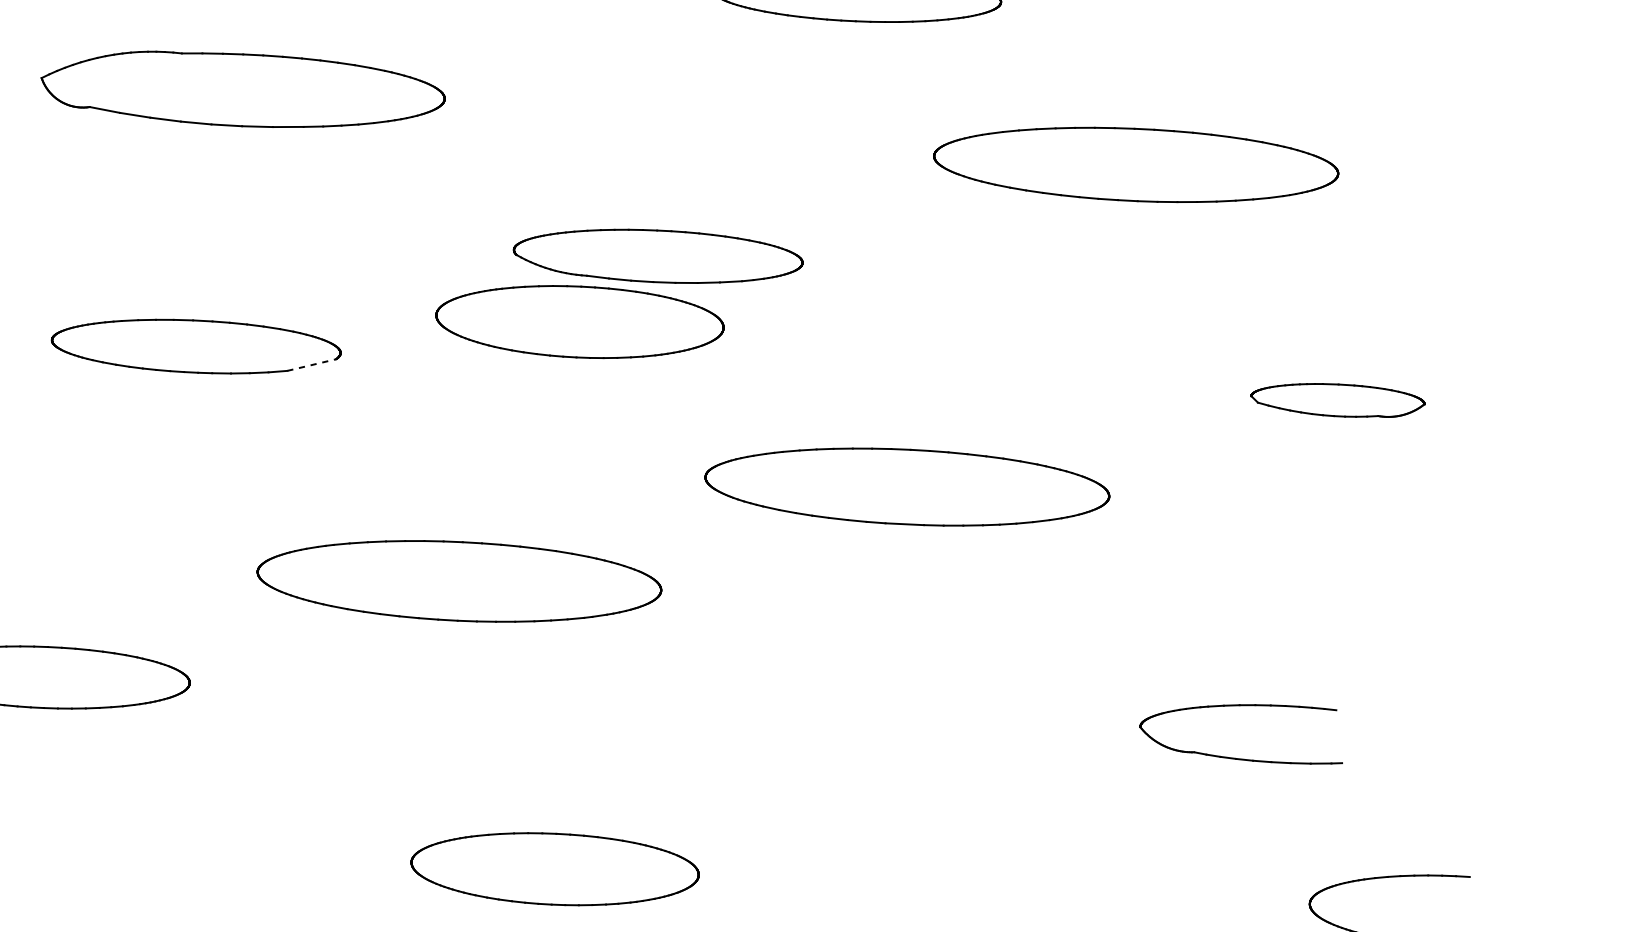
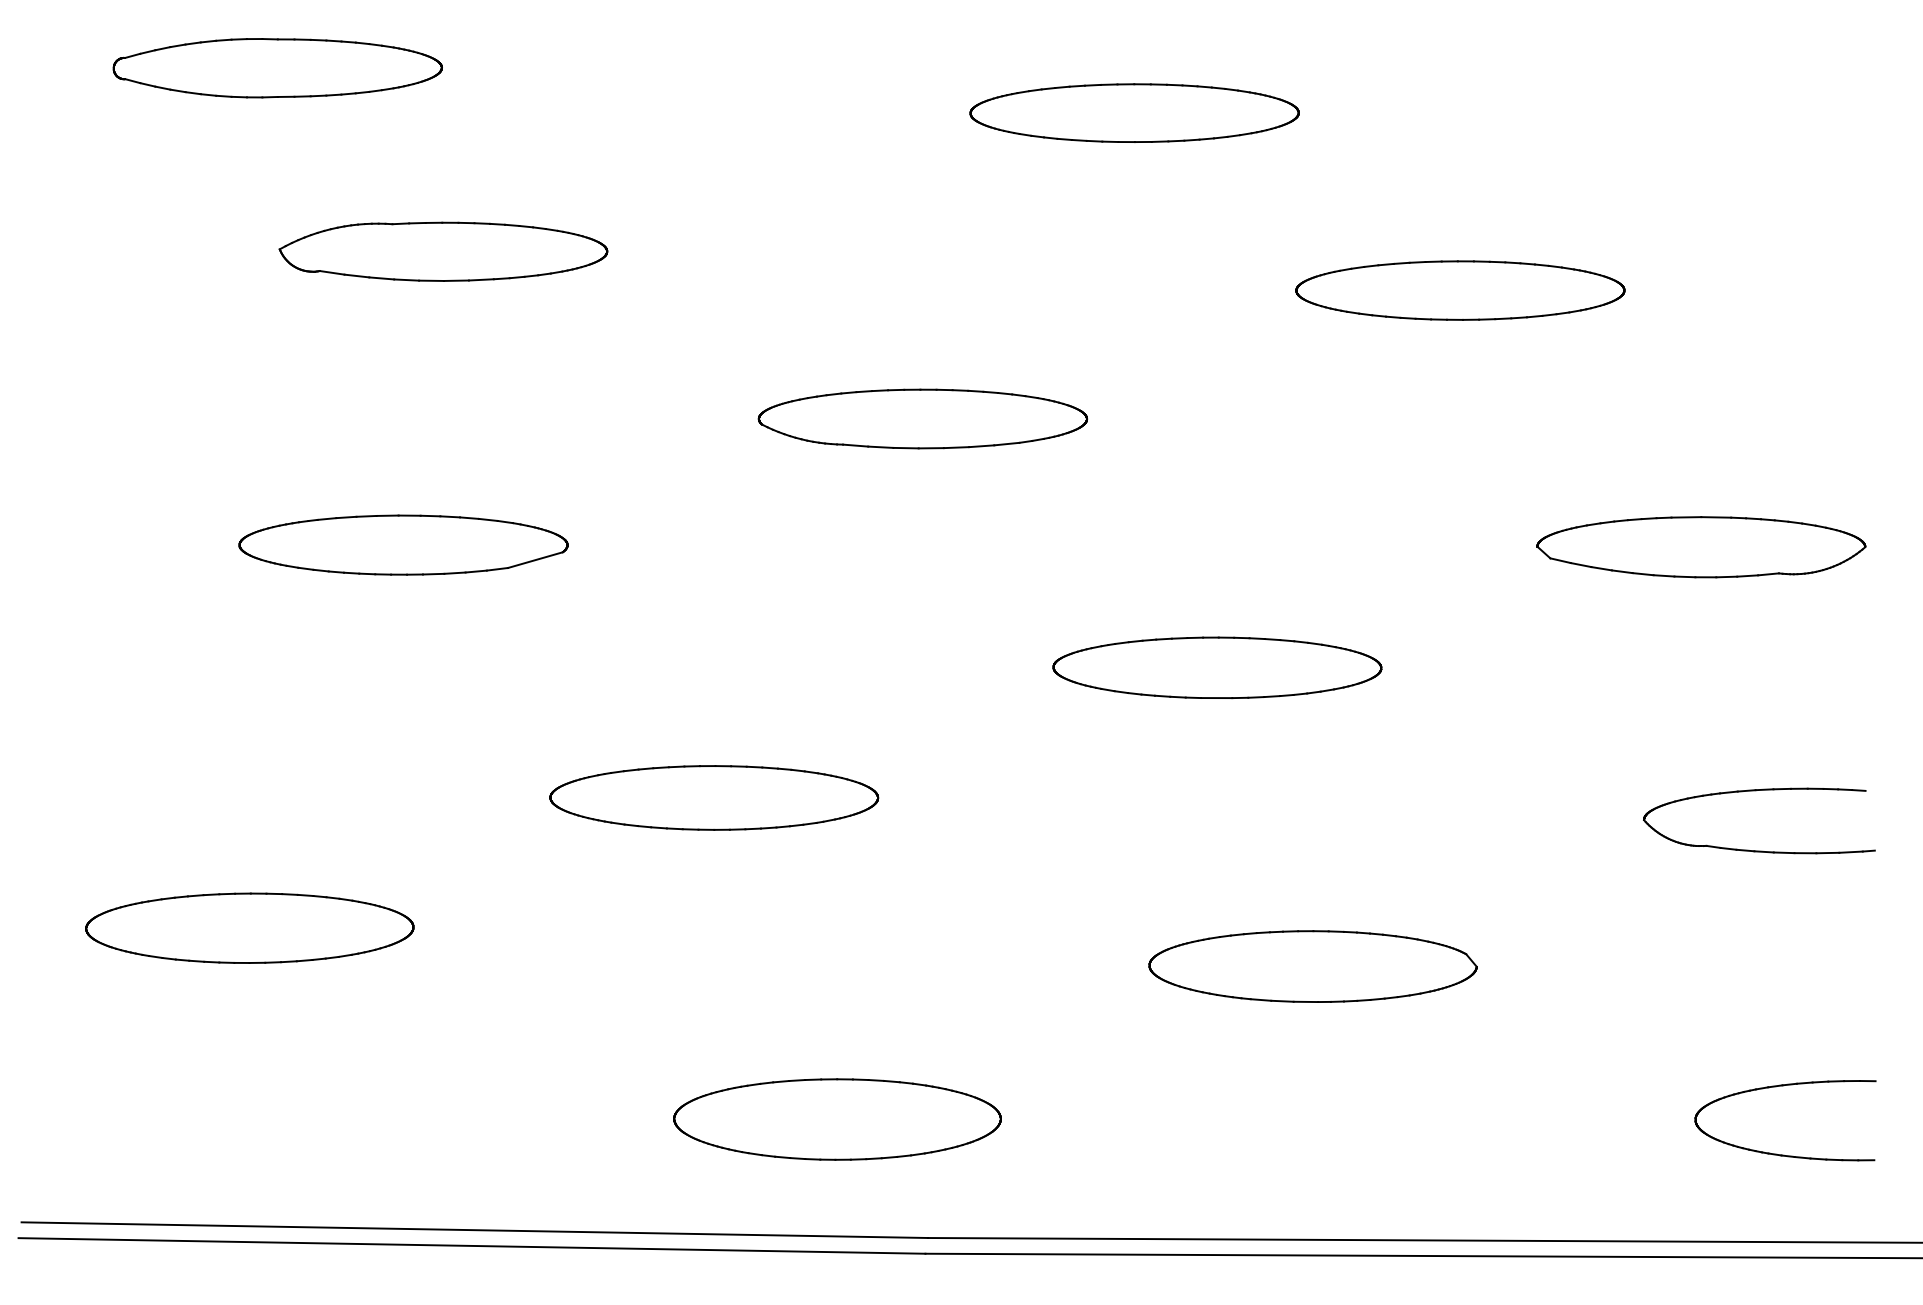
part: (243, 89) -> (443, 251), size x0.71
part: (1136, 164) -> (1460, 290), size x0.71
part: (579, 322) -> (837, 497), removed
line: (311, 365) -> (535, 560), dashed -> solid
part: (1337, 400) -> (1701, 547), size x1.67
part: (907, 486) -> (1217, 667), size x0.71
part: (459, 581) -> (714, 797), size x0.71
part: (1240, 706) -> (1756, 791), moved
part: (979, 753) -> (1312, 966), added

